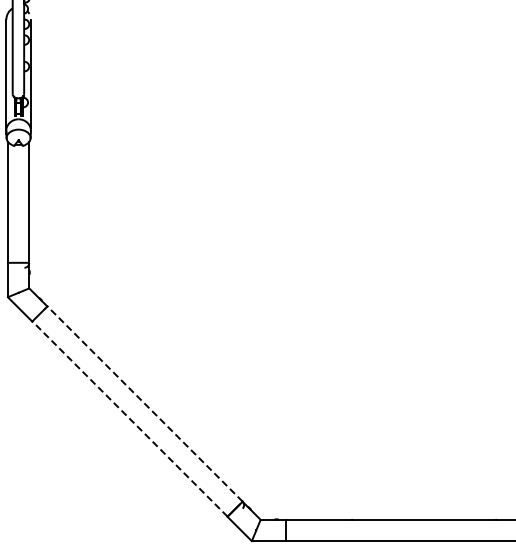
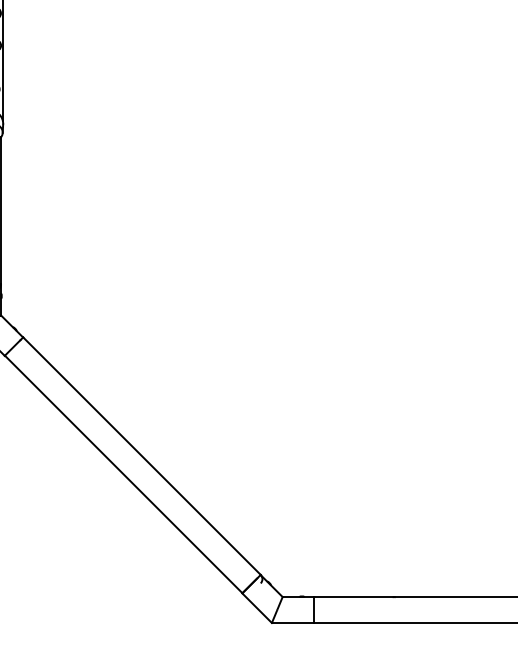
line: (144, 403) -> (141, 455), dashed -> solid
line: (129, 418) -> (123, 473), dashed -> solid

